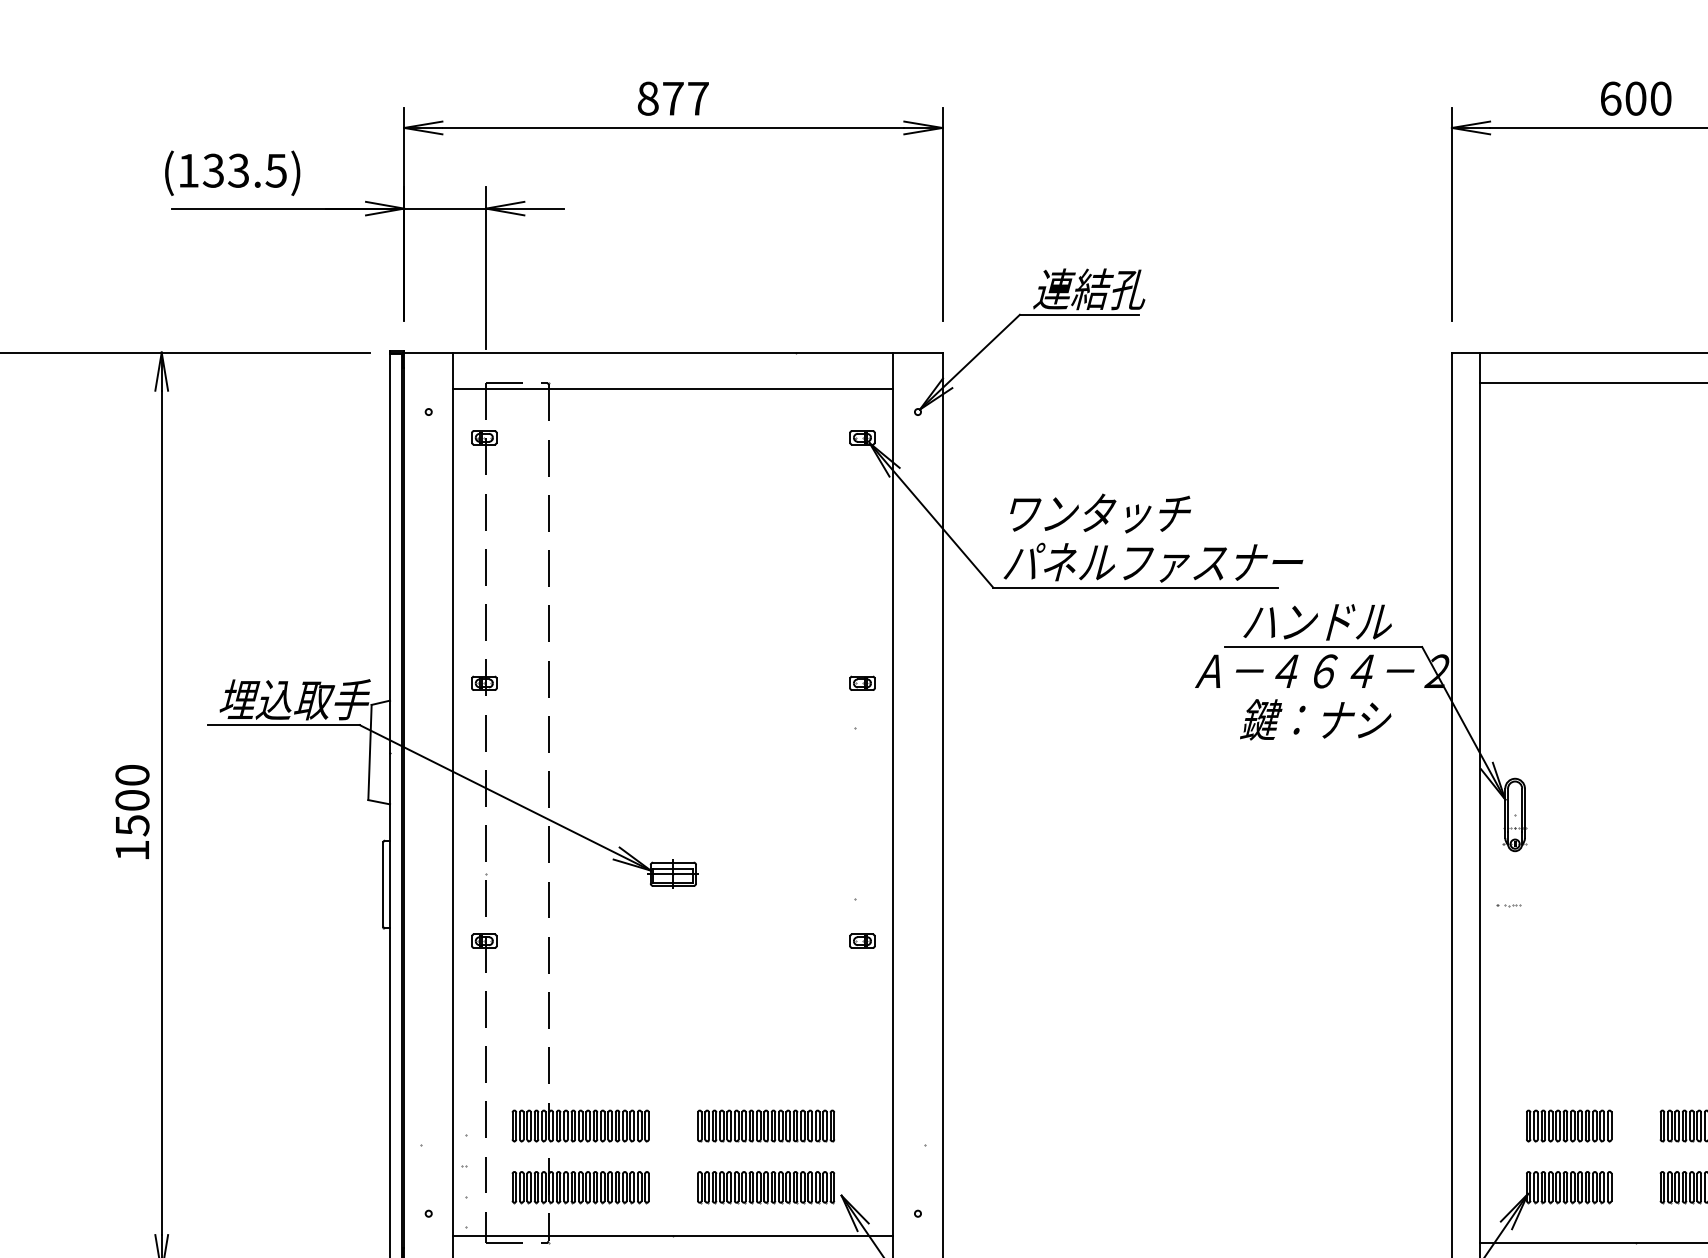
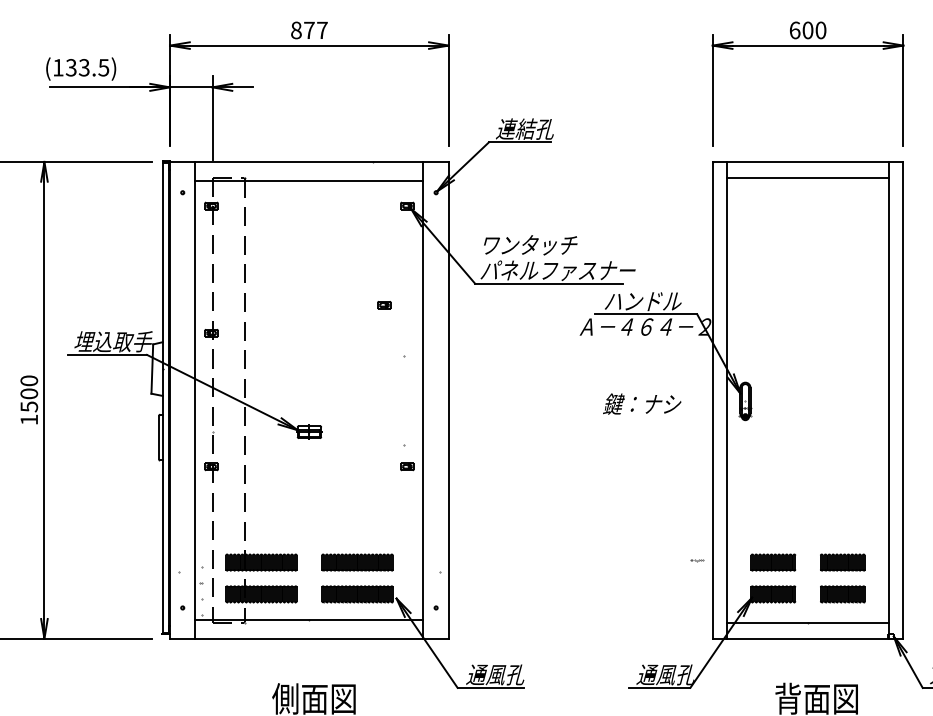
part: (862, 683) -> (384, 305), moved
text: (1316, 718) -> (642, 403), moved
part: (1509, 905) -> (697, 560), moved

